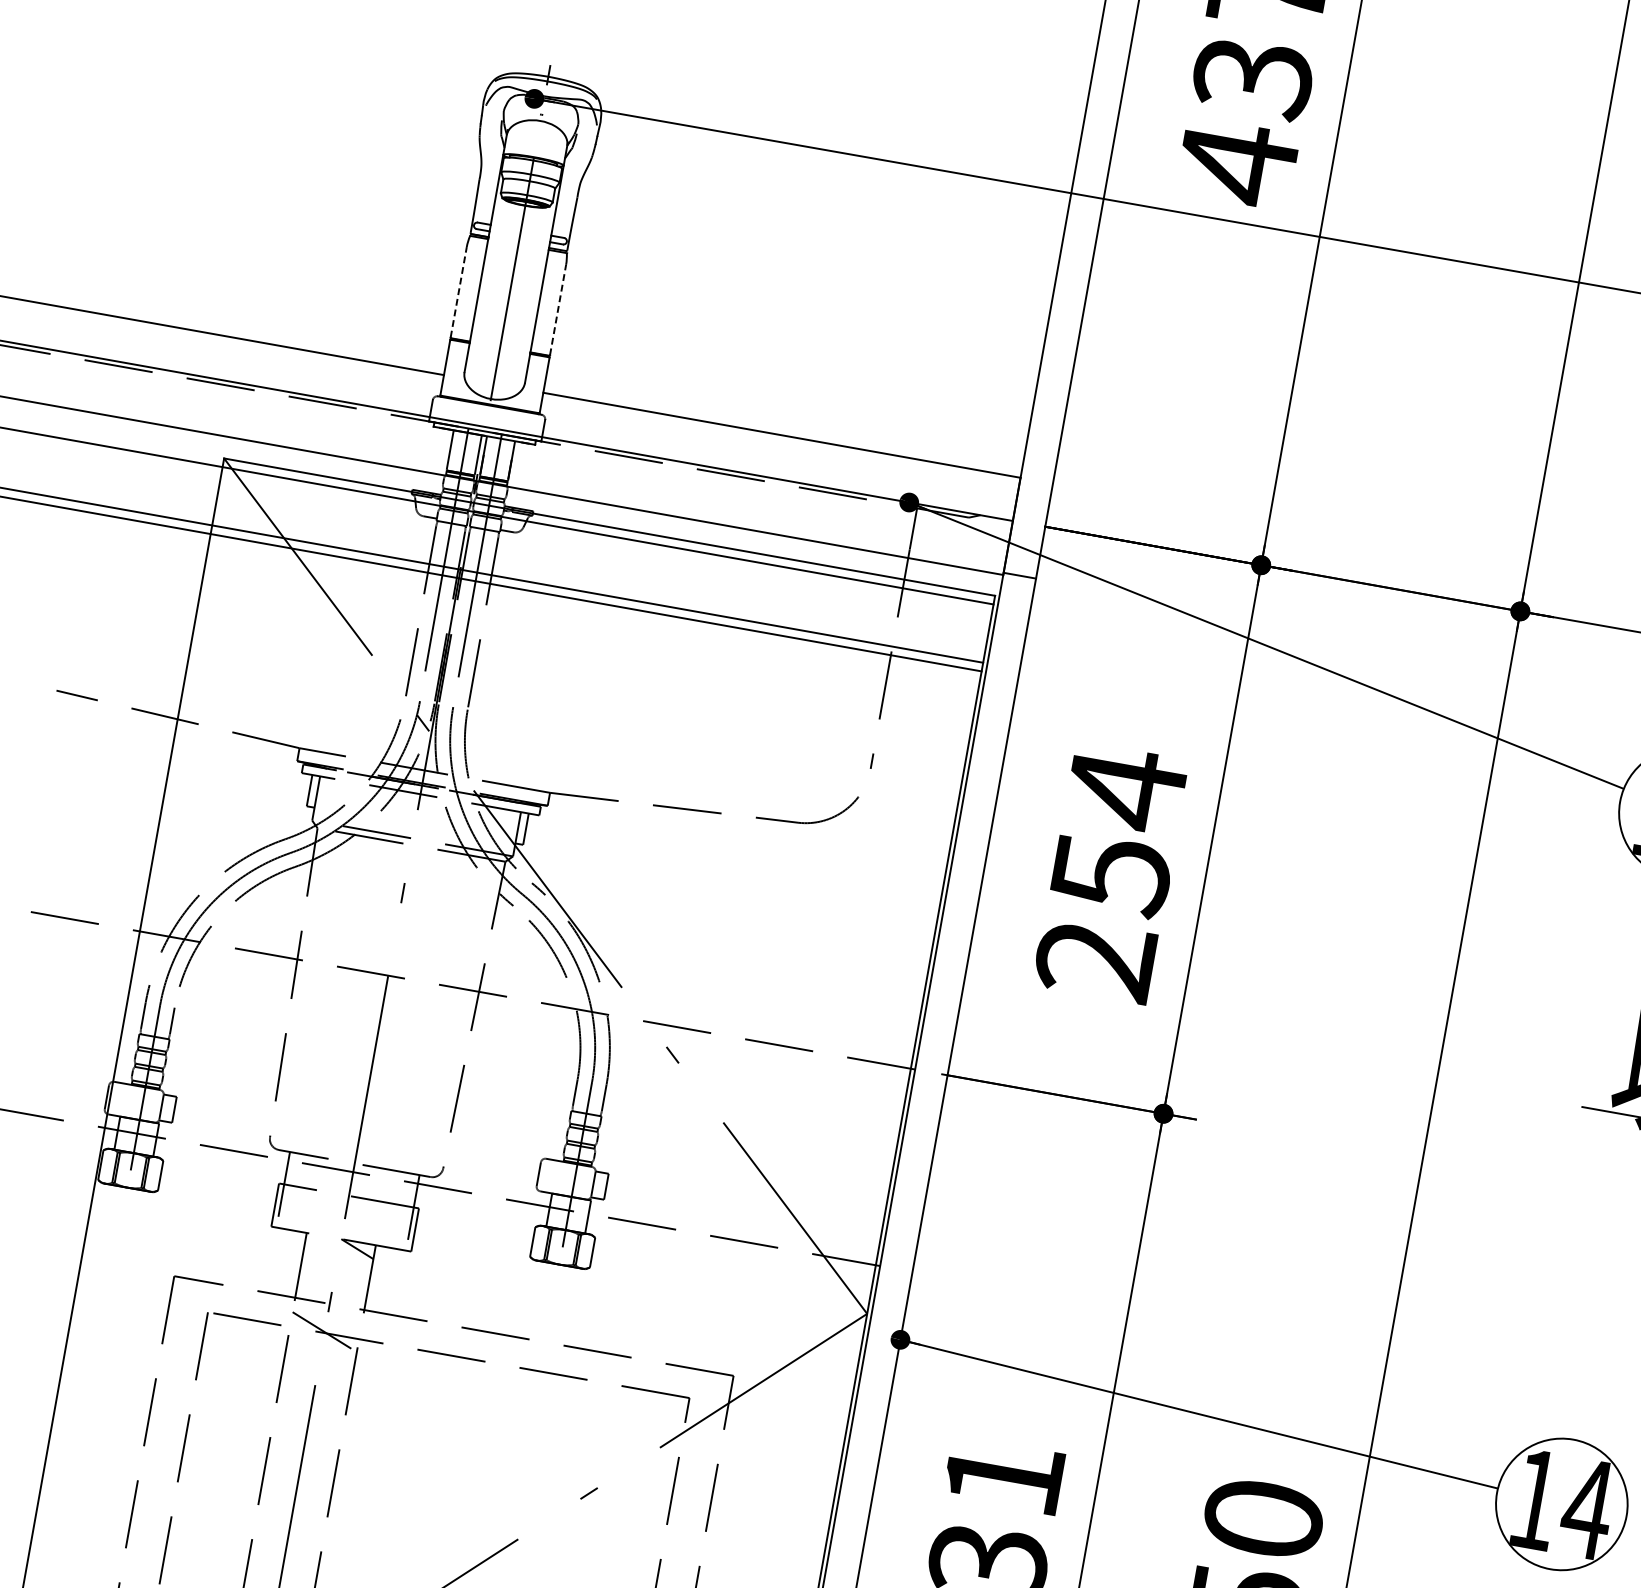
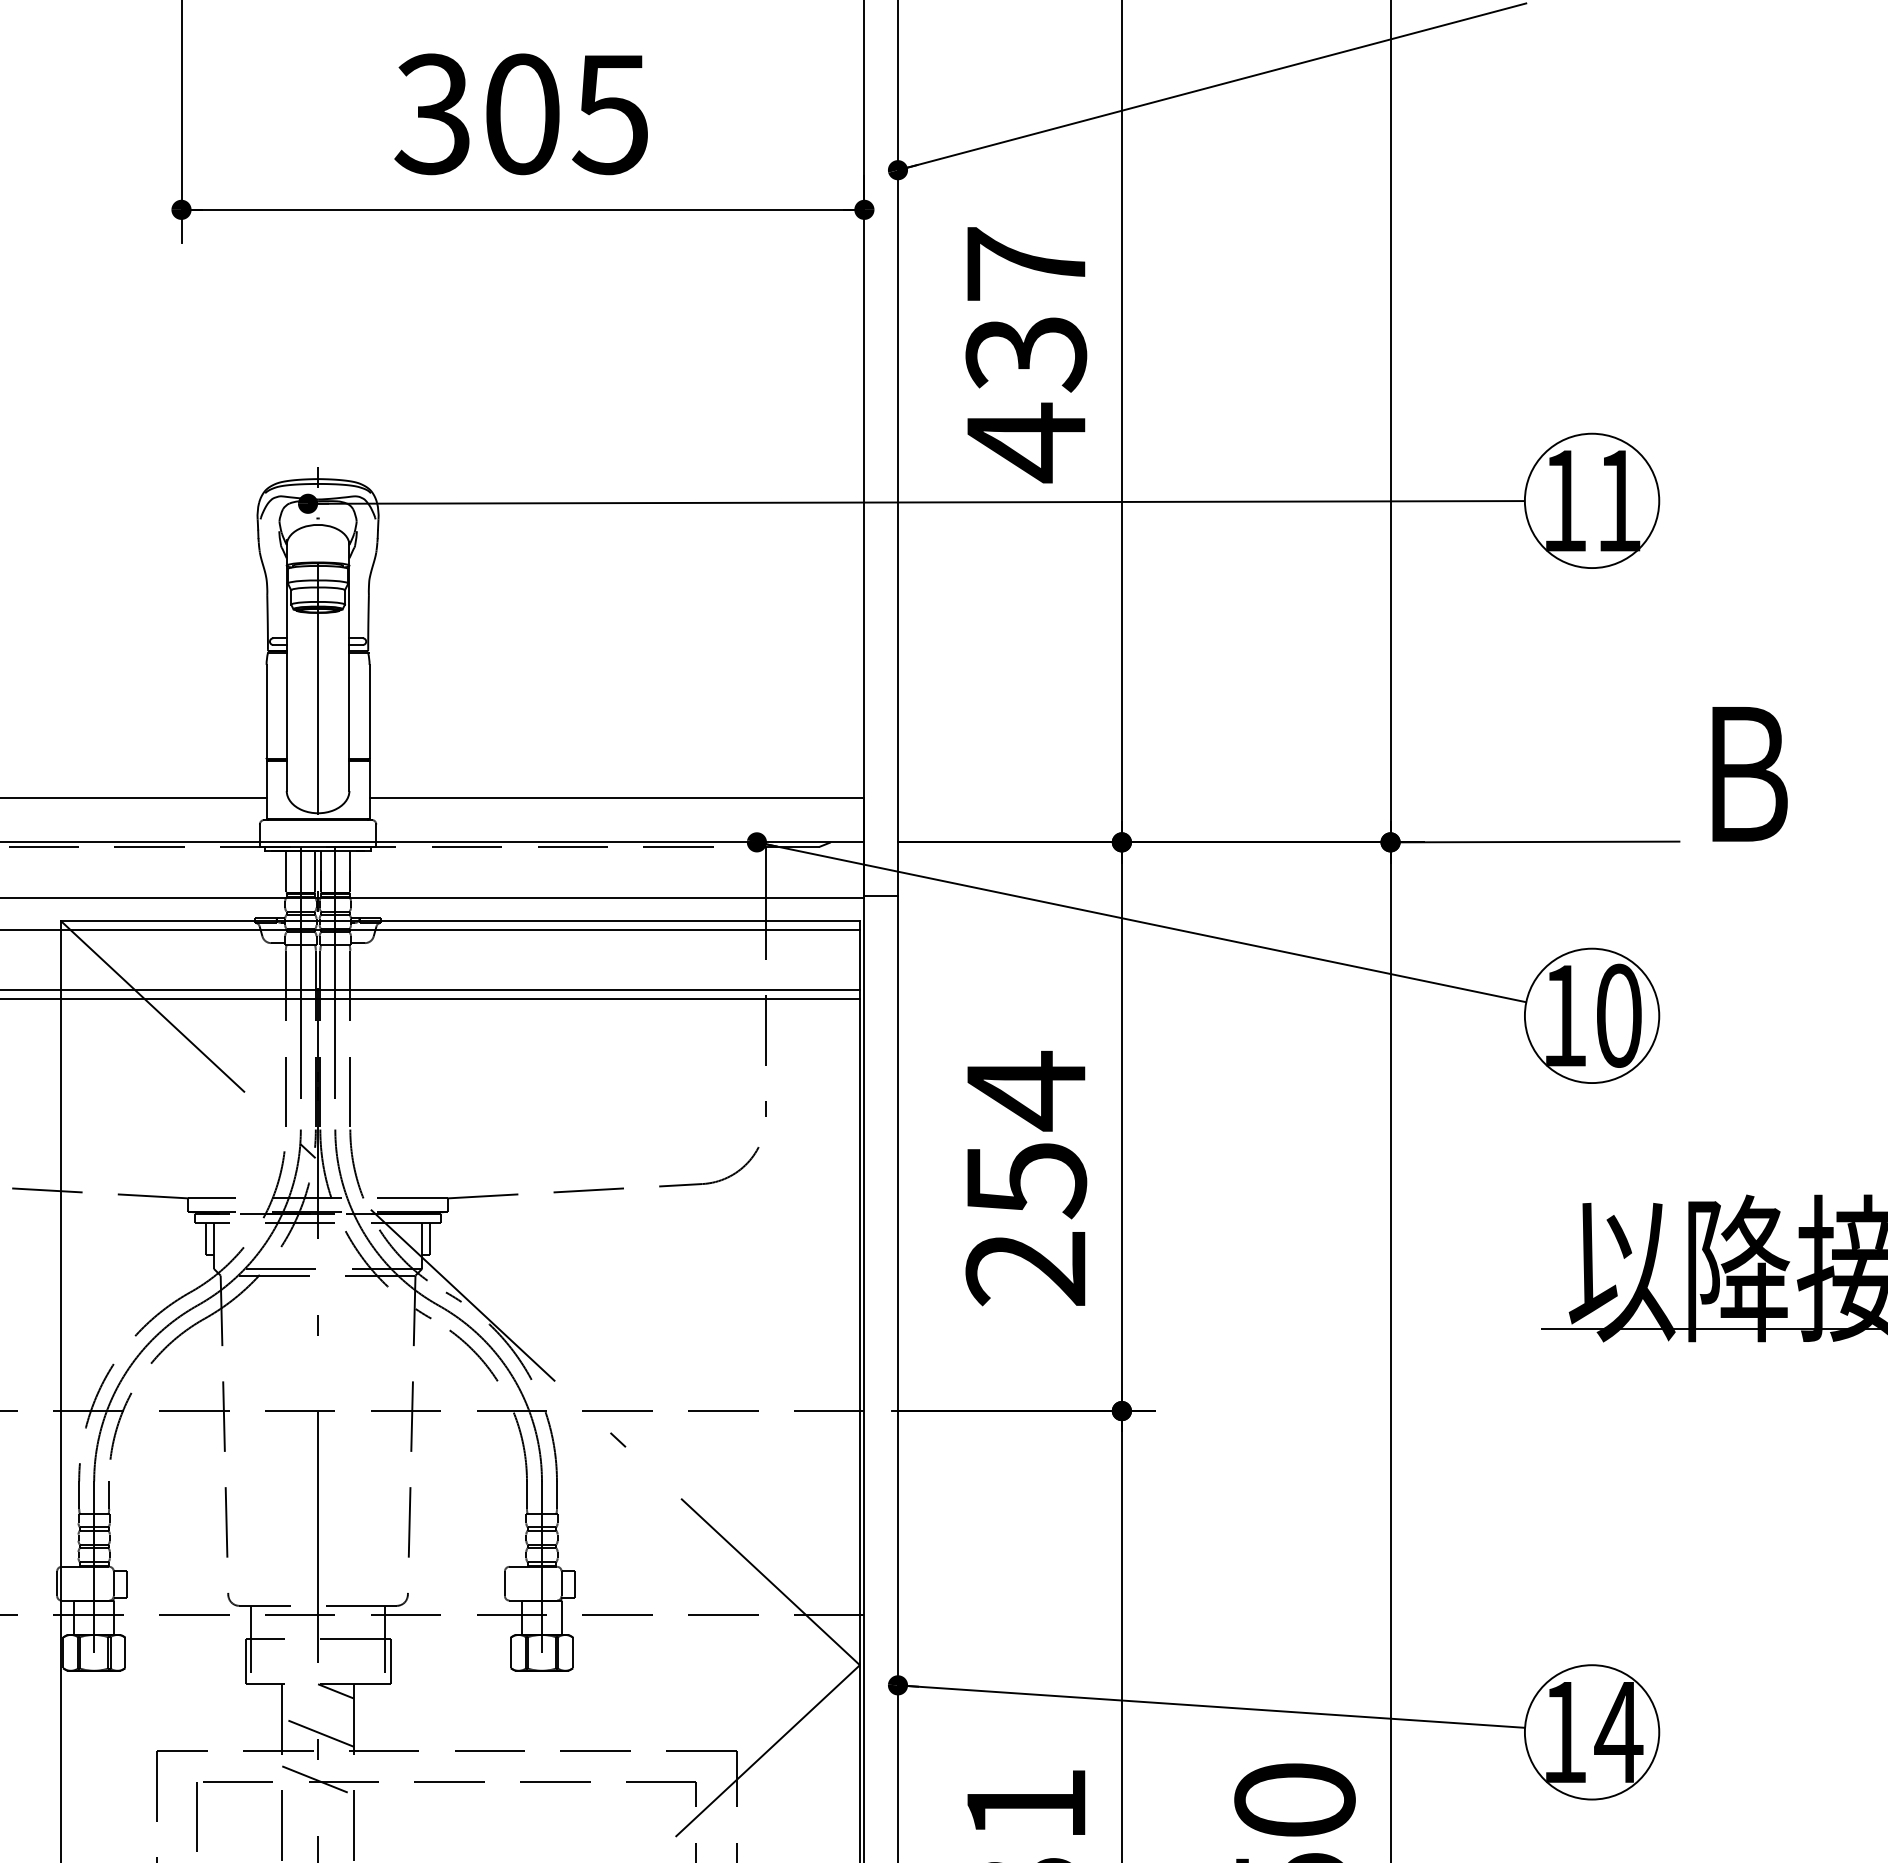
line: (458, 292) -> (266, 711), dashed -> solid
line: (558, 309) -> (369, 711), dashed -> solid
line: (332, 1285) -> (317, 1732), added

